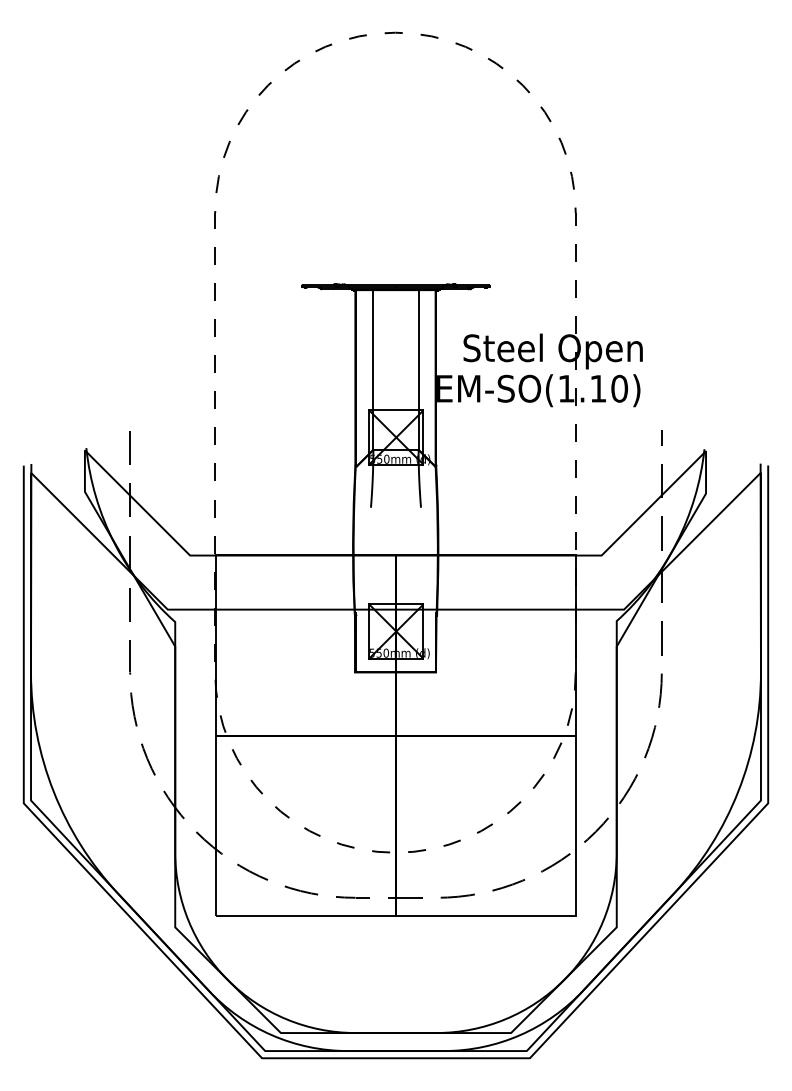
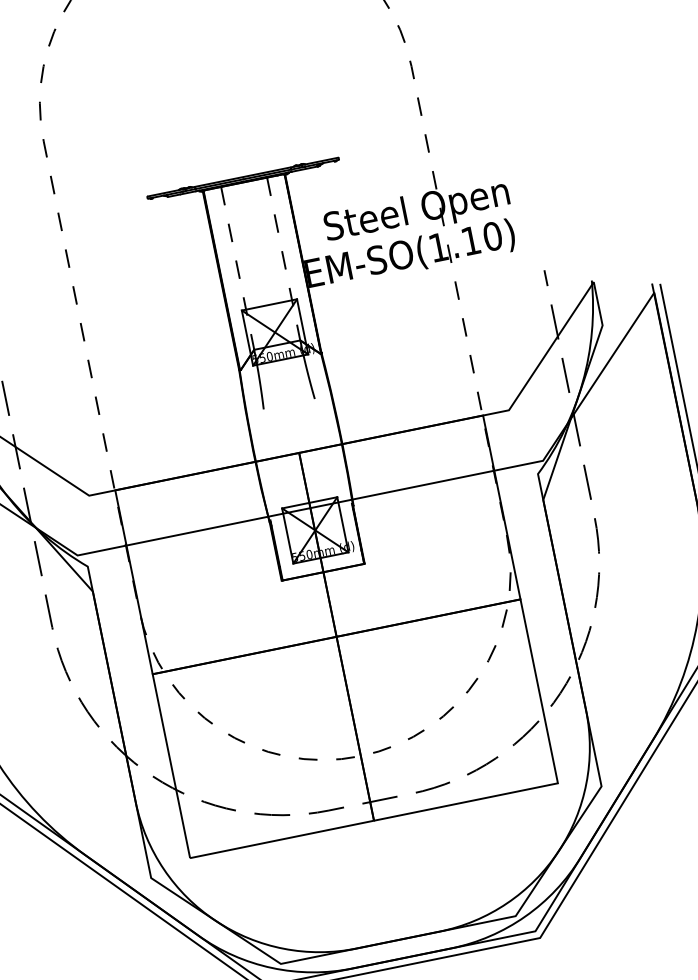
line: (373, 370) -> (237, 268), solid -> dashed
line: (418, 370) -> (283, 259), solid -> dashed

